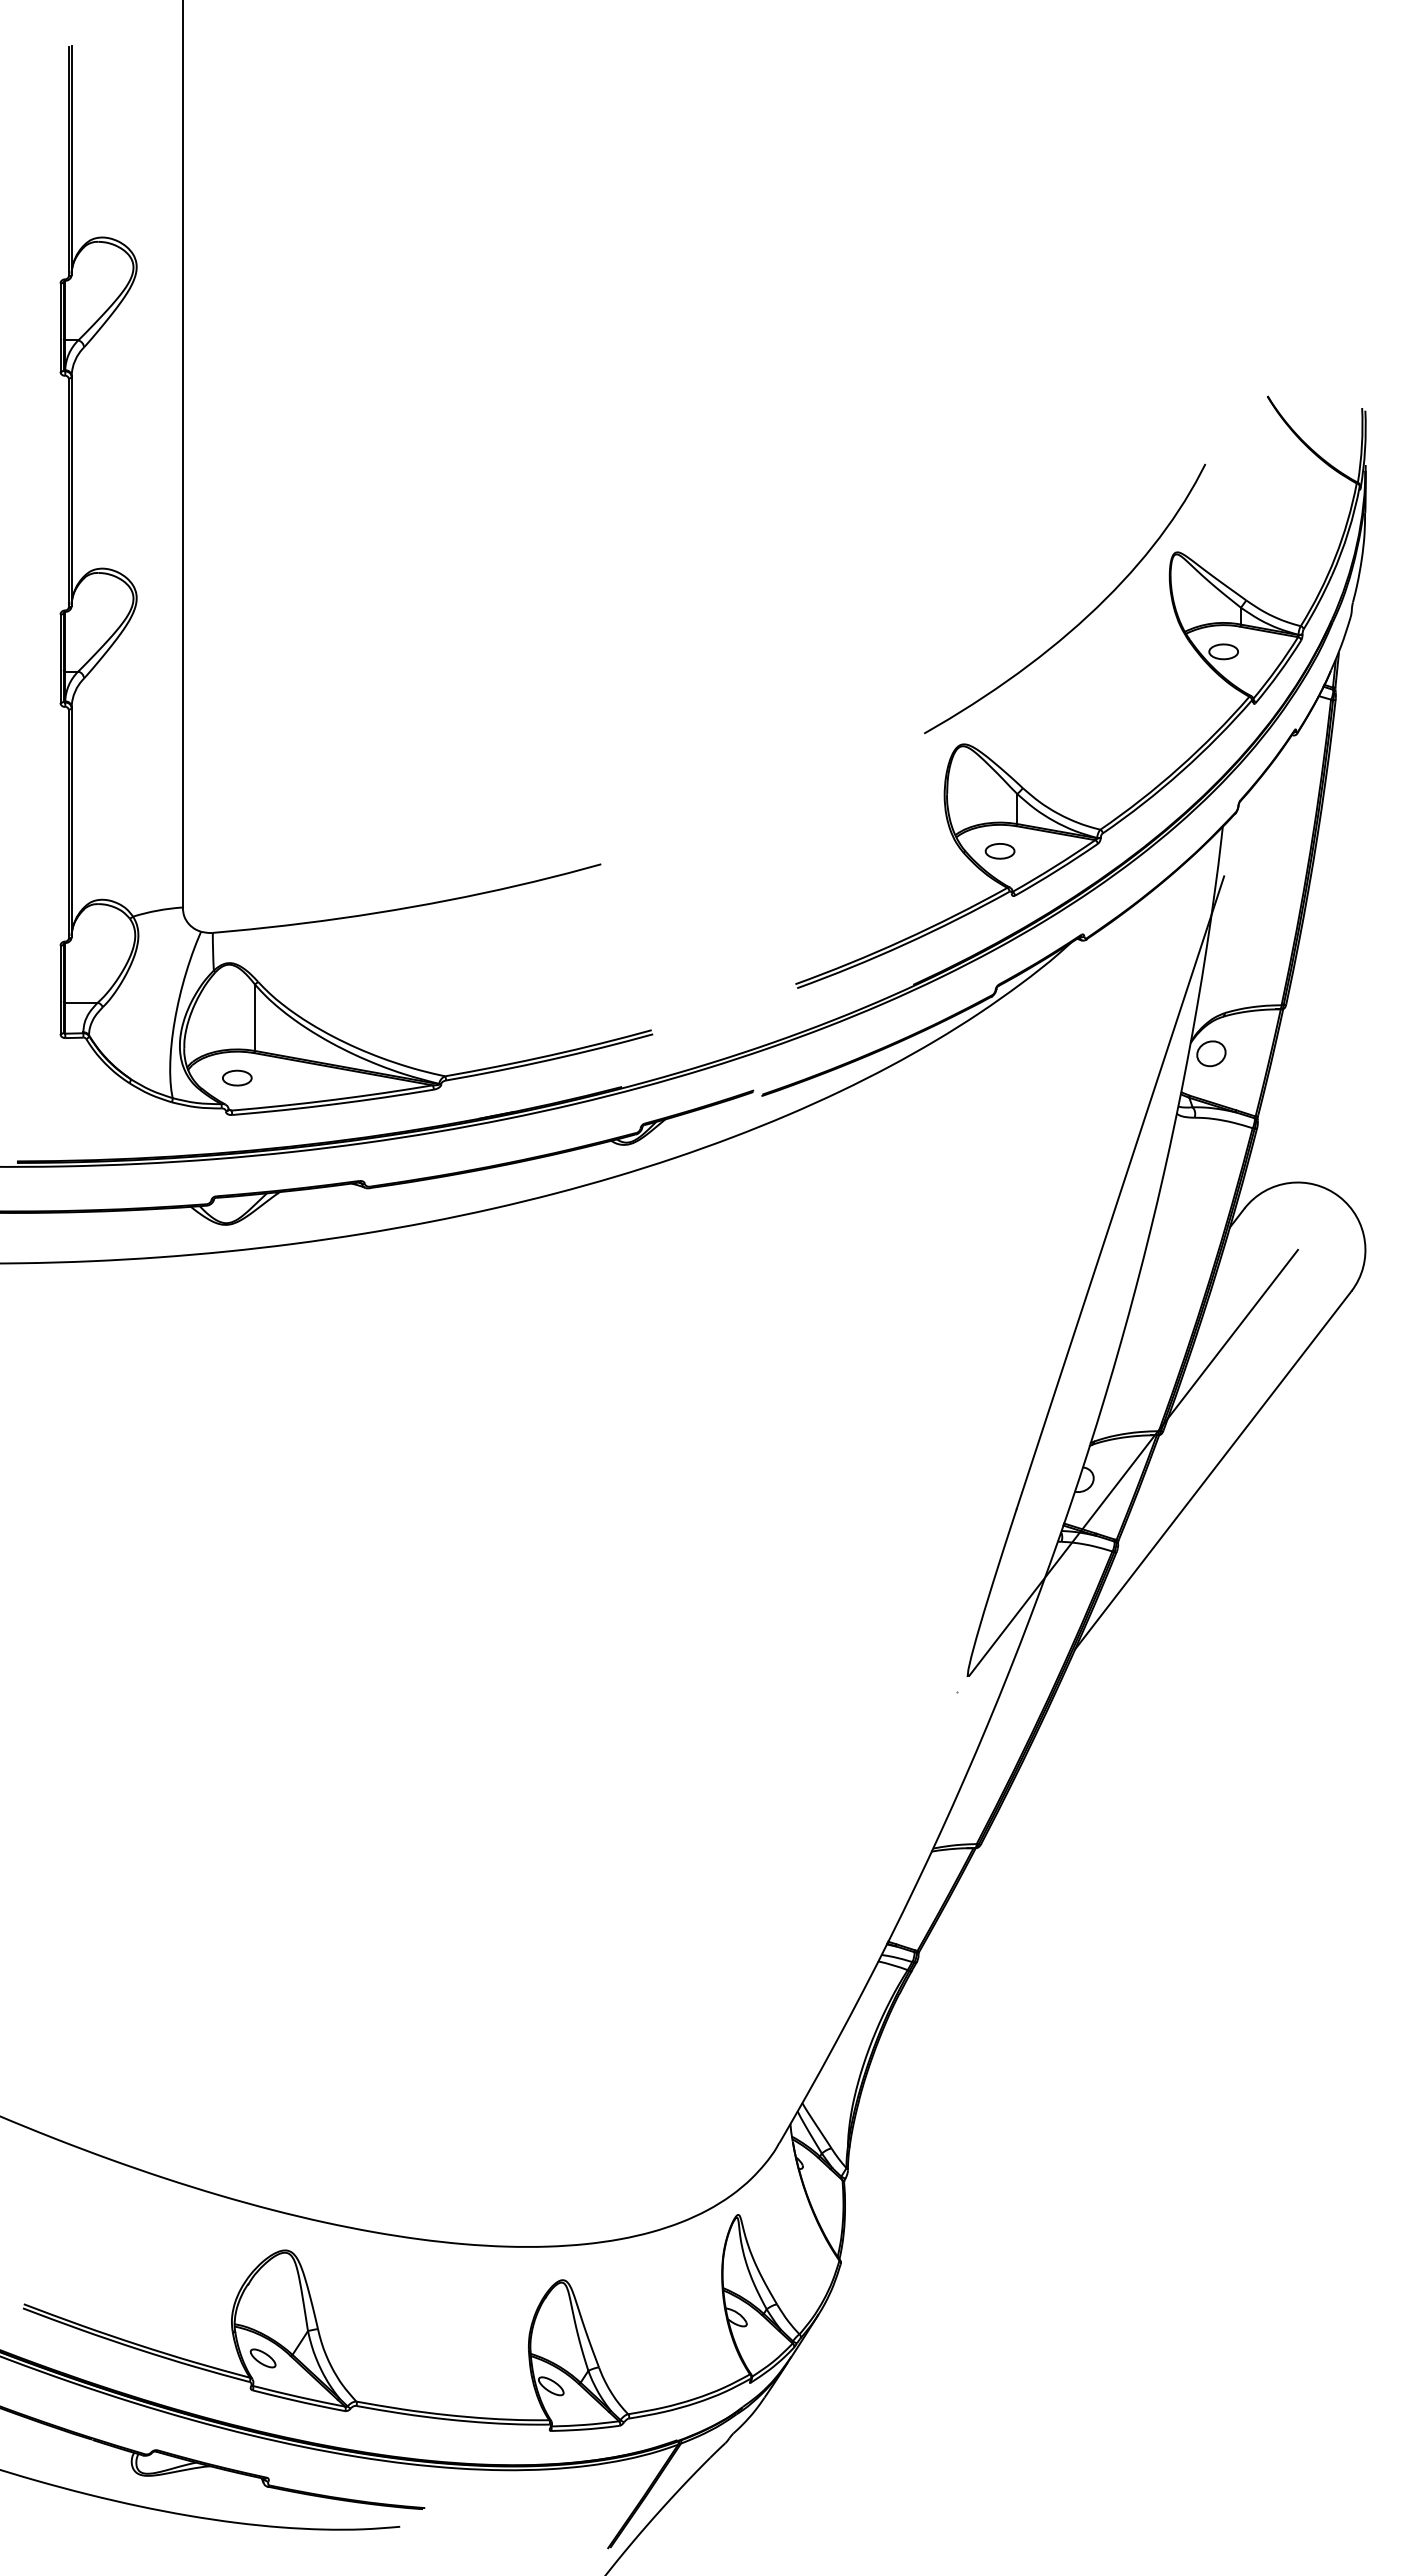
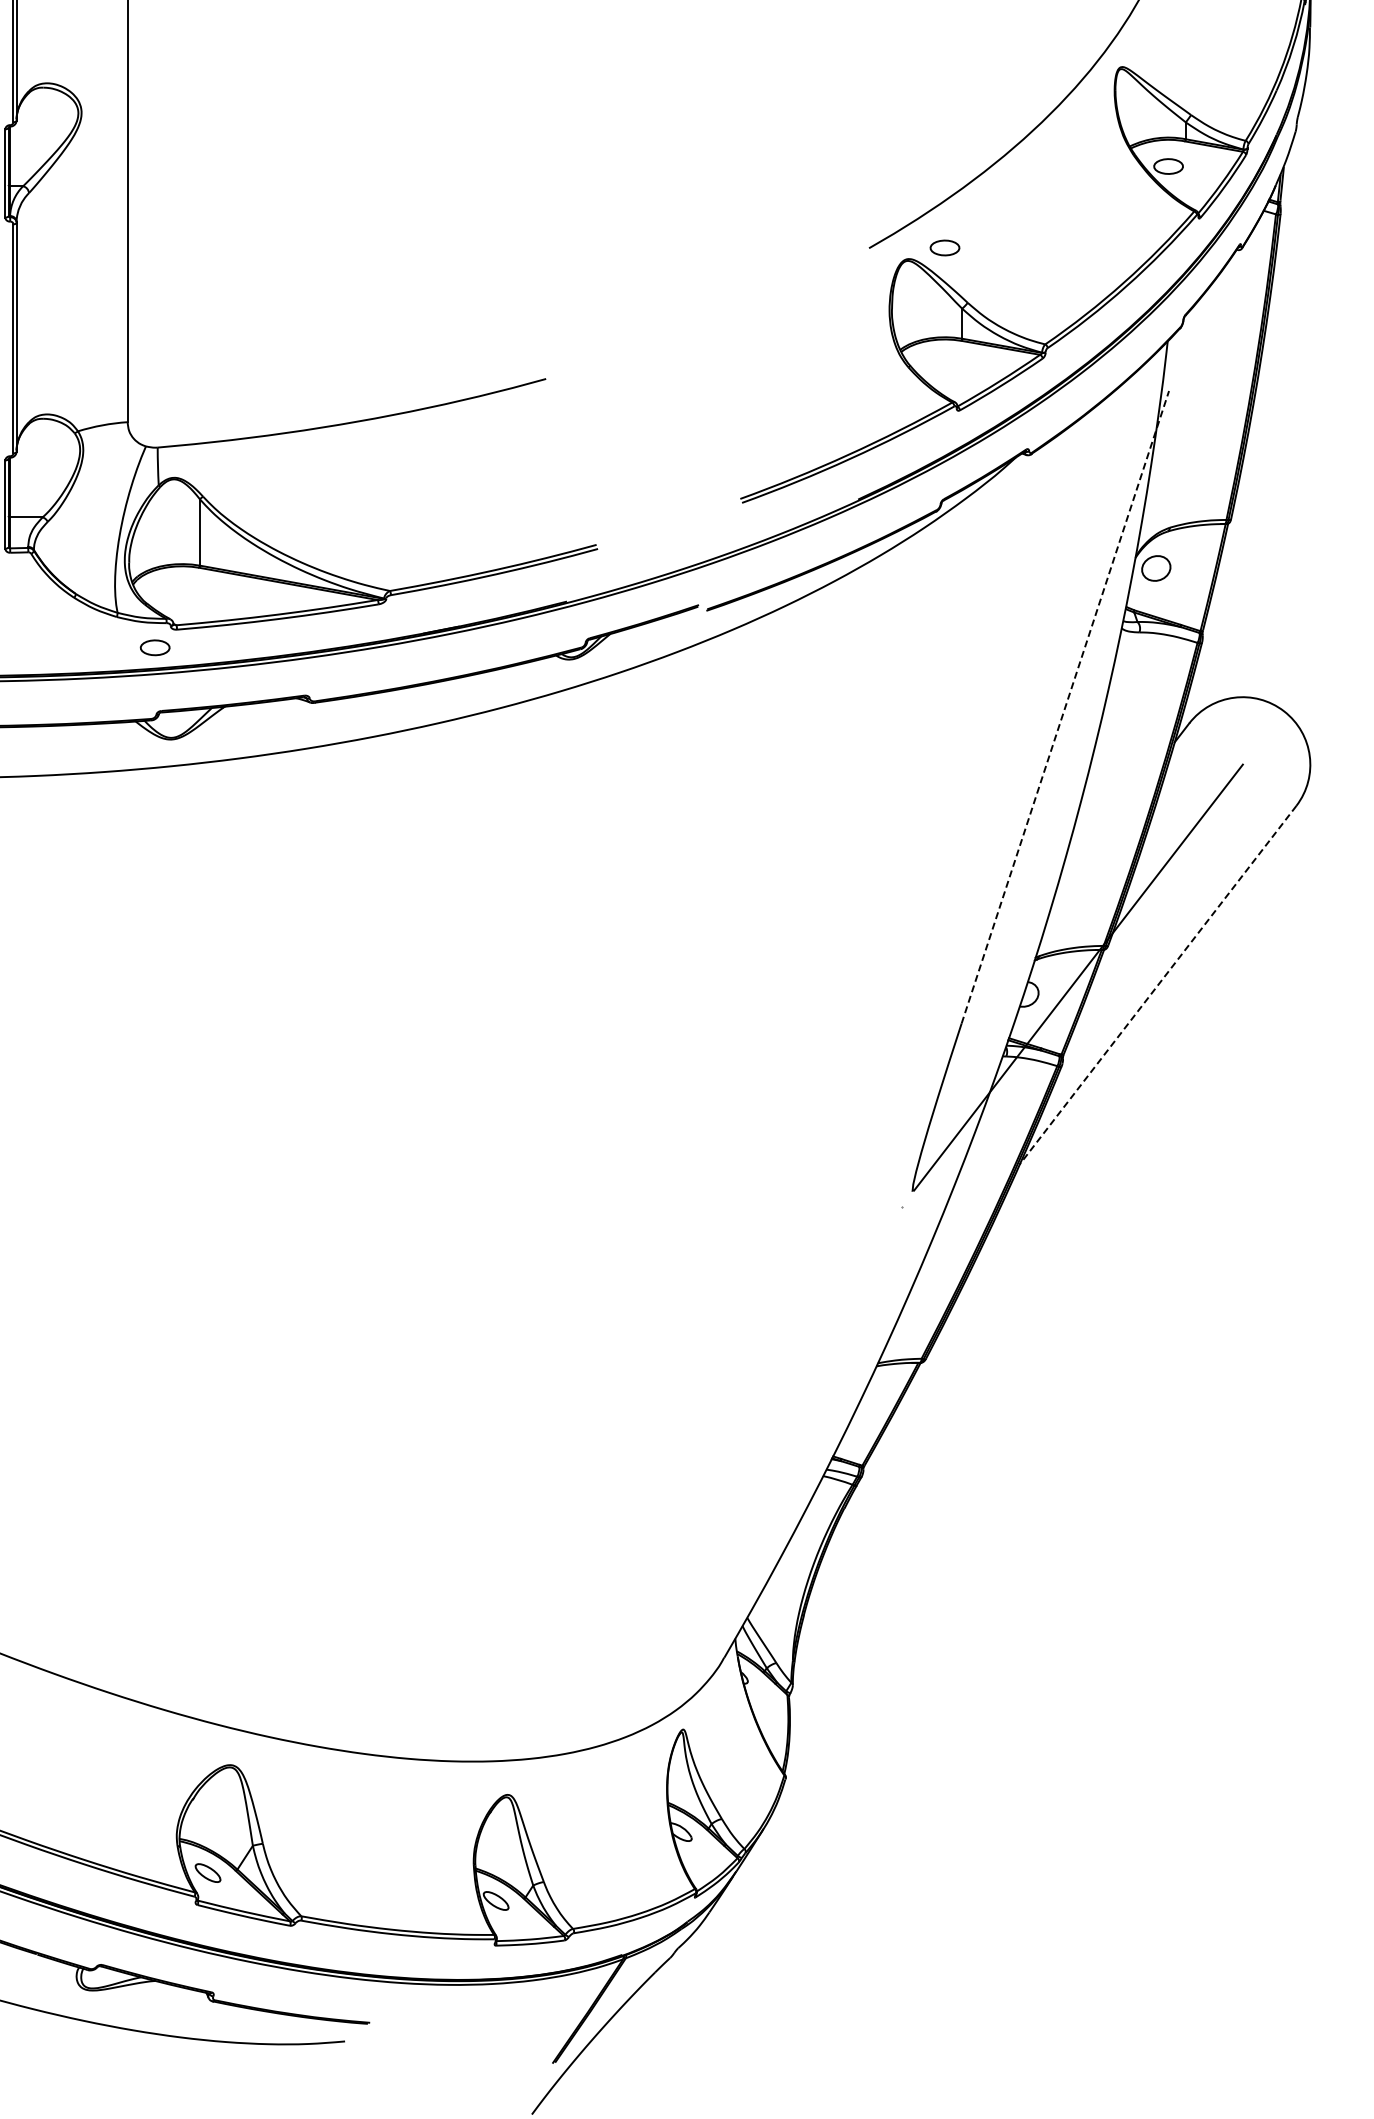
part: (999, 851) -> (944, 248), moved
part: (237, 1077) -> (155, 647), moved
line: (1120, 1192) -> (1065, 707), solid -> dashed
line: (1212, 1470) -> (1157, 985), solid -> dashed

